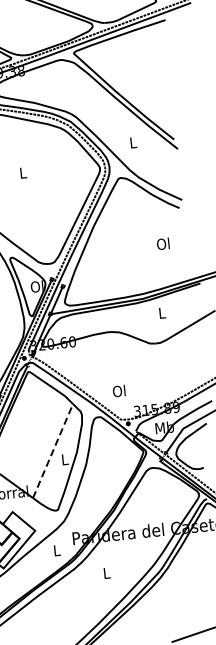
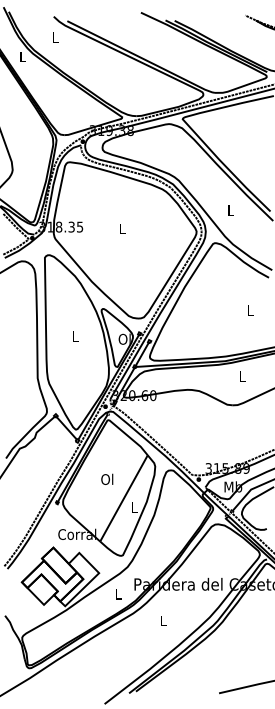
text: (162, 243) -> (249, 310), Ol -> L
text: (119, 390) -> (107, 478), moved
line: (53, 451) -> (124, 498), dashed -> solid

